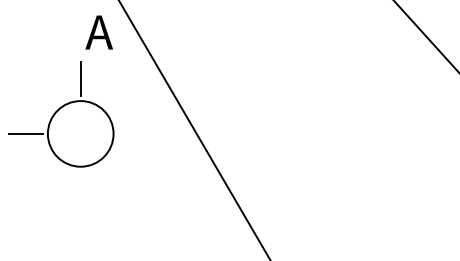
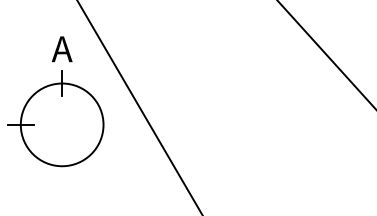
text: (98, 32) -> (61, 49), moved
circle: (79, 133) -> (61, 124), size x1.67

